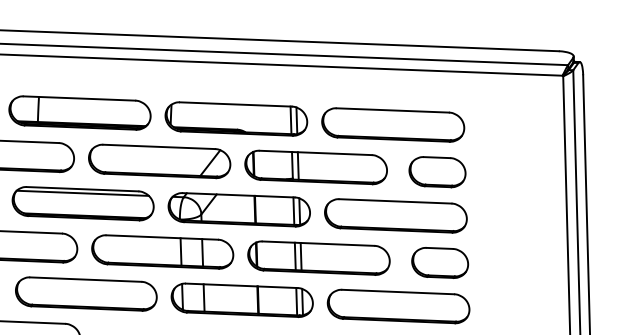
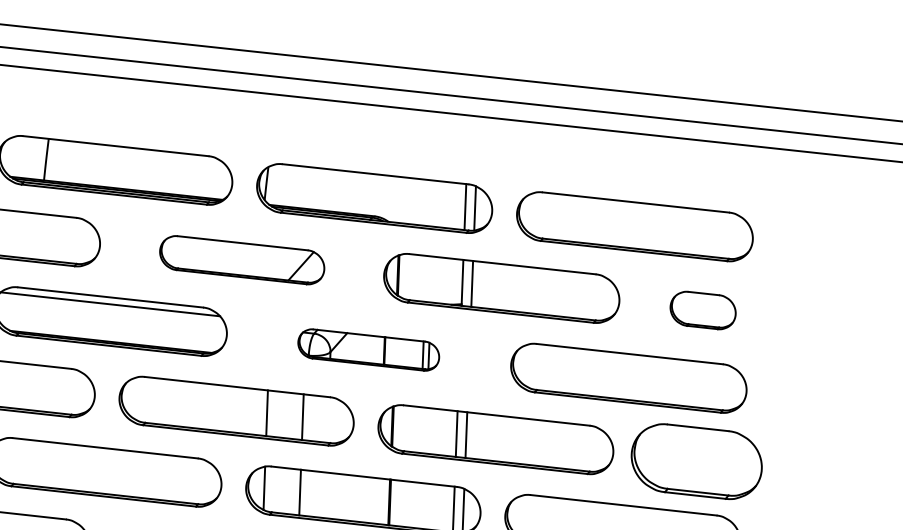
part: (159, 161) -> (241, 260), size x0.7
part: (437, 172) -> (703, 310), size x0.7
part: (238, 209) -> (367, 349), size x0.6
part: (440, 262) -> (697, 461), size x1.4

